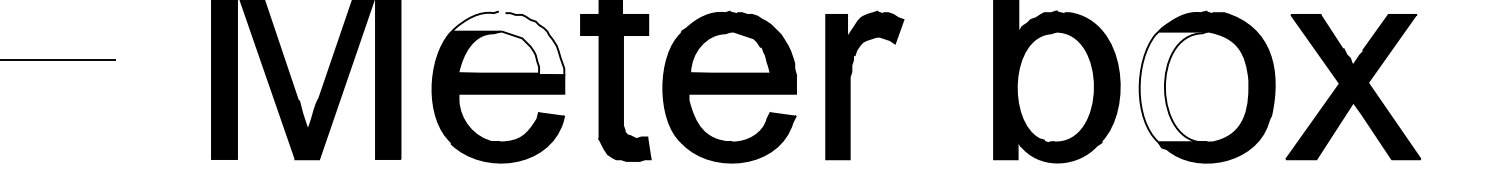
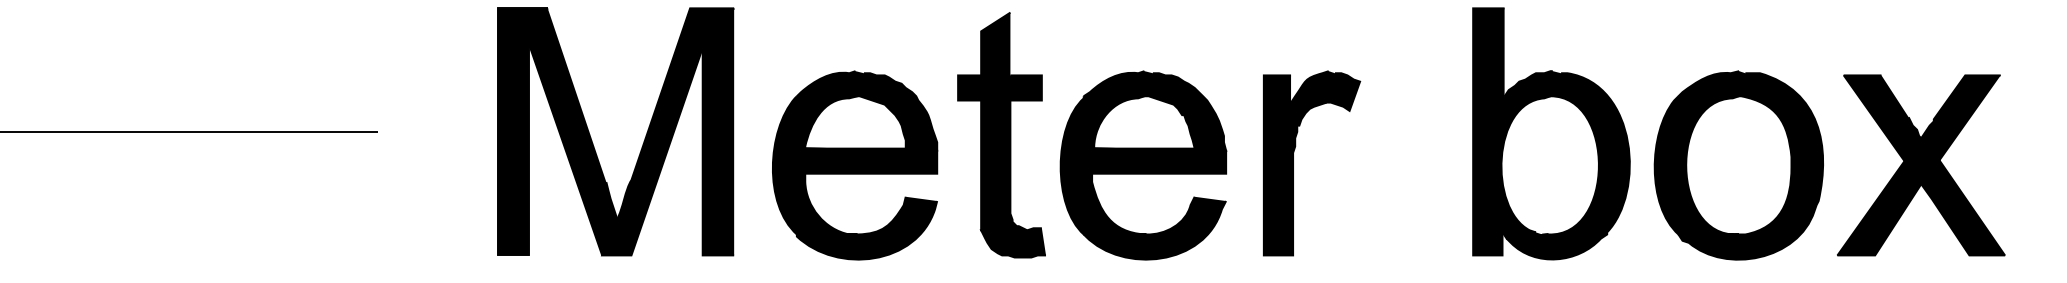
fill: (507, 43) -> (866, 110), added
fill: (1173, 87) -> (1696, 165), added

